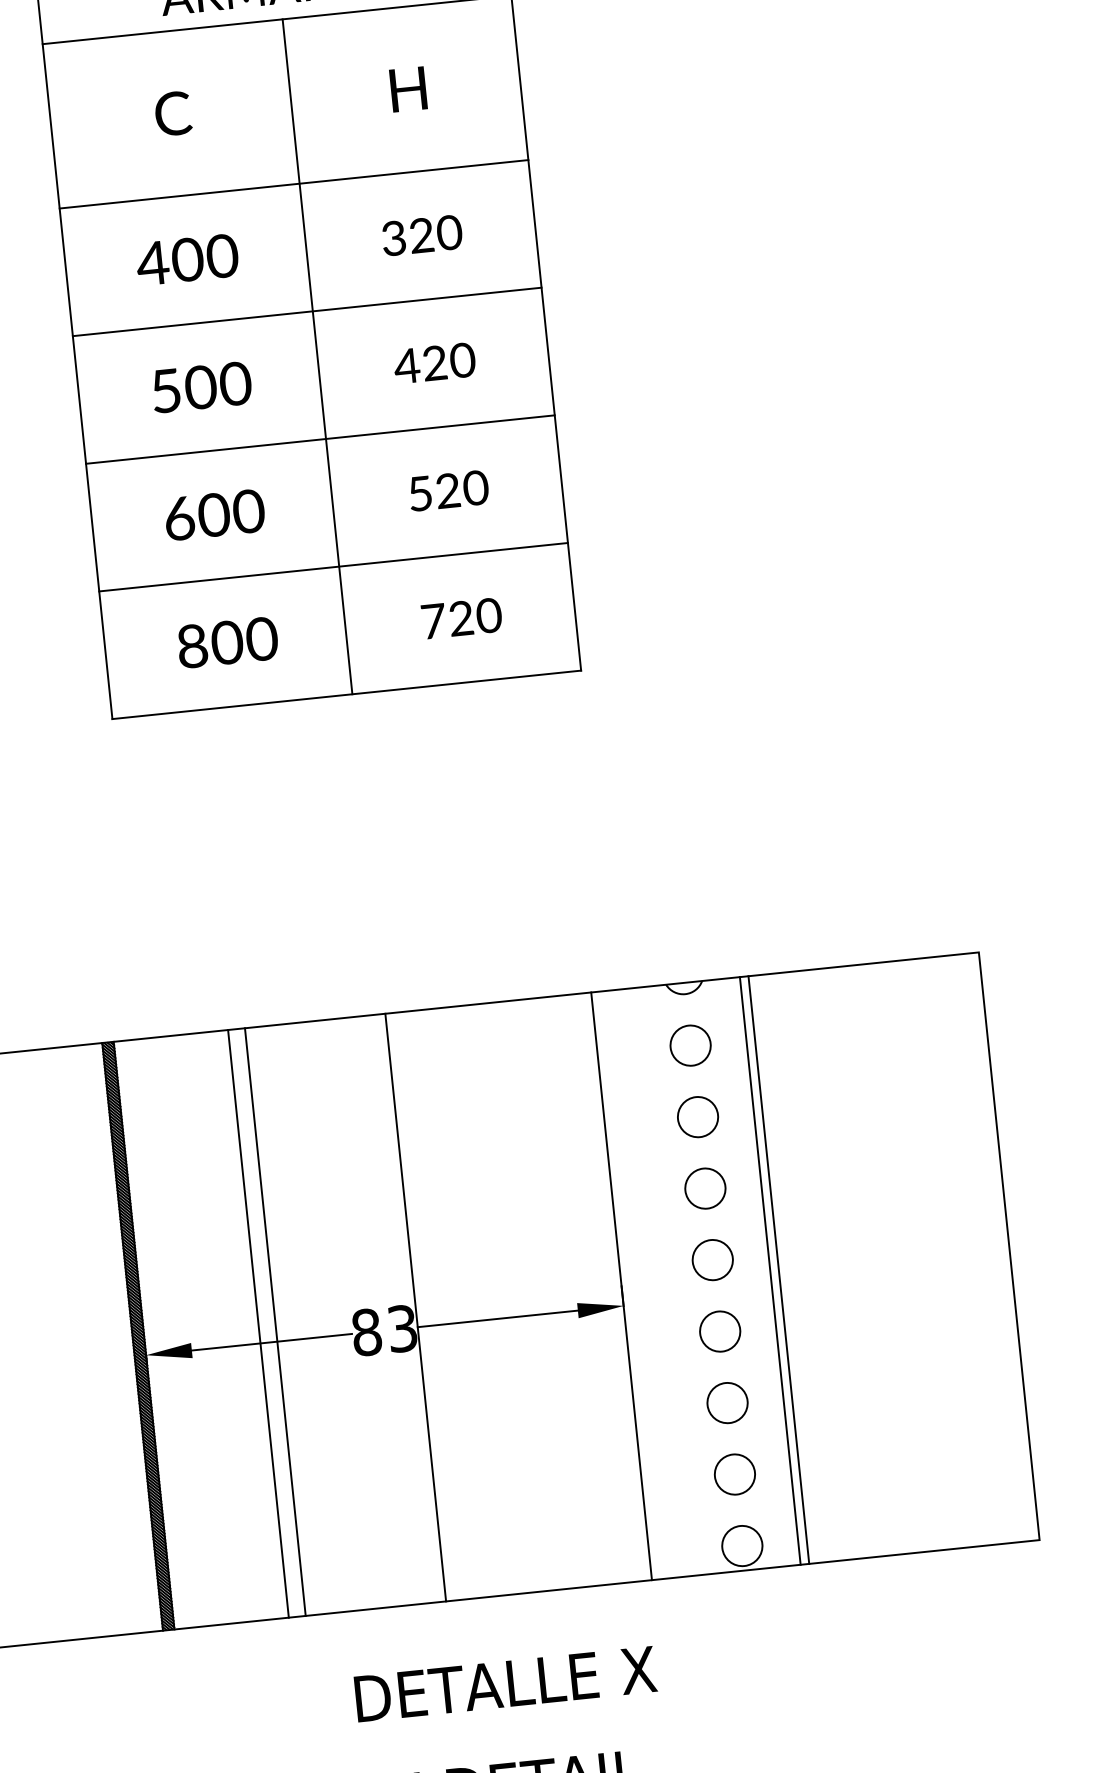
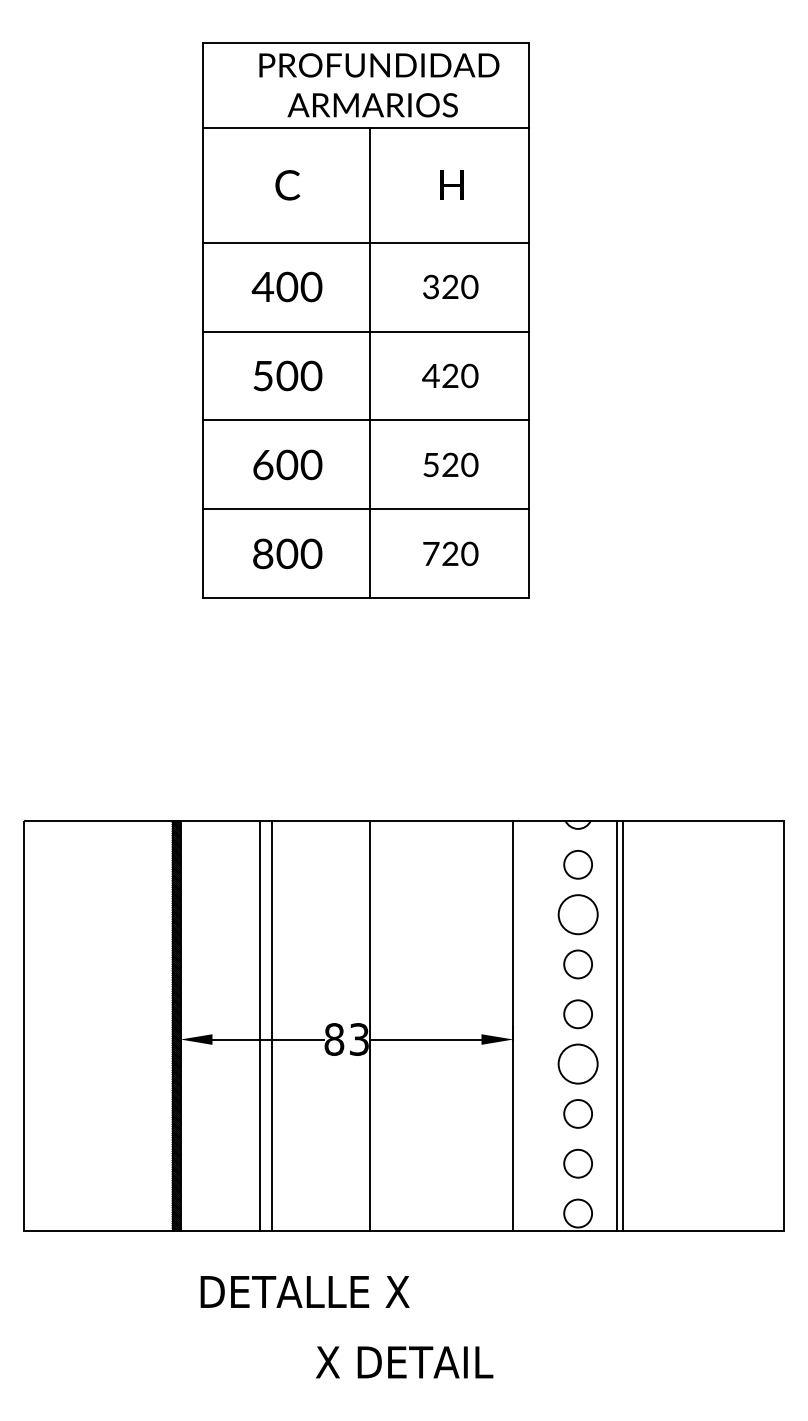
circle: (697, 1117) -> (577, 914), size x1.4
circle: (720, 1332) -> (578, 1064), size x1.4
text: (504, 1683) -> (304, 1291), moved

